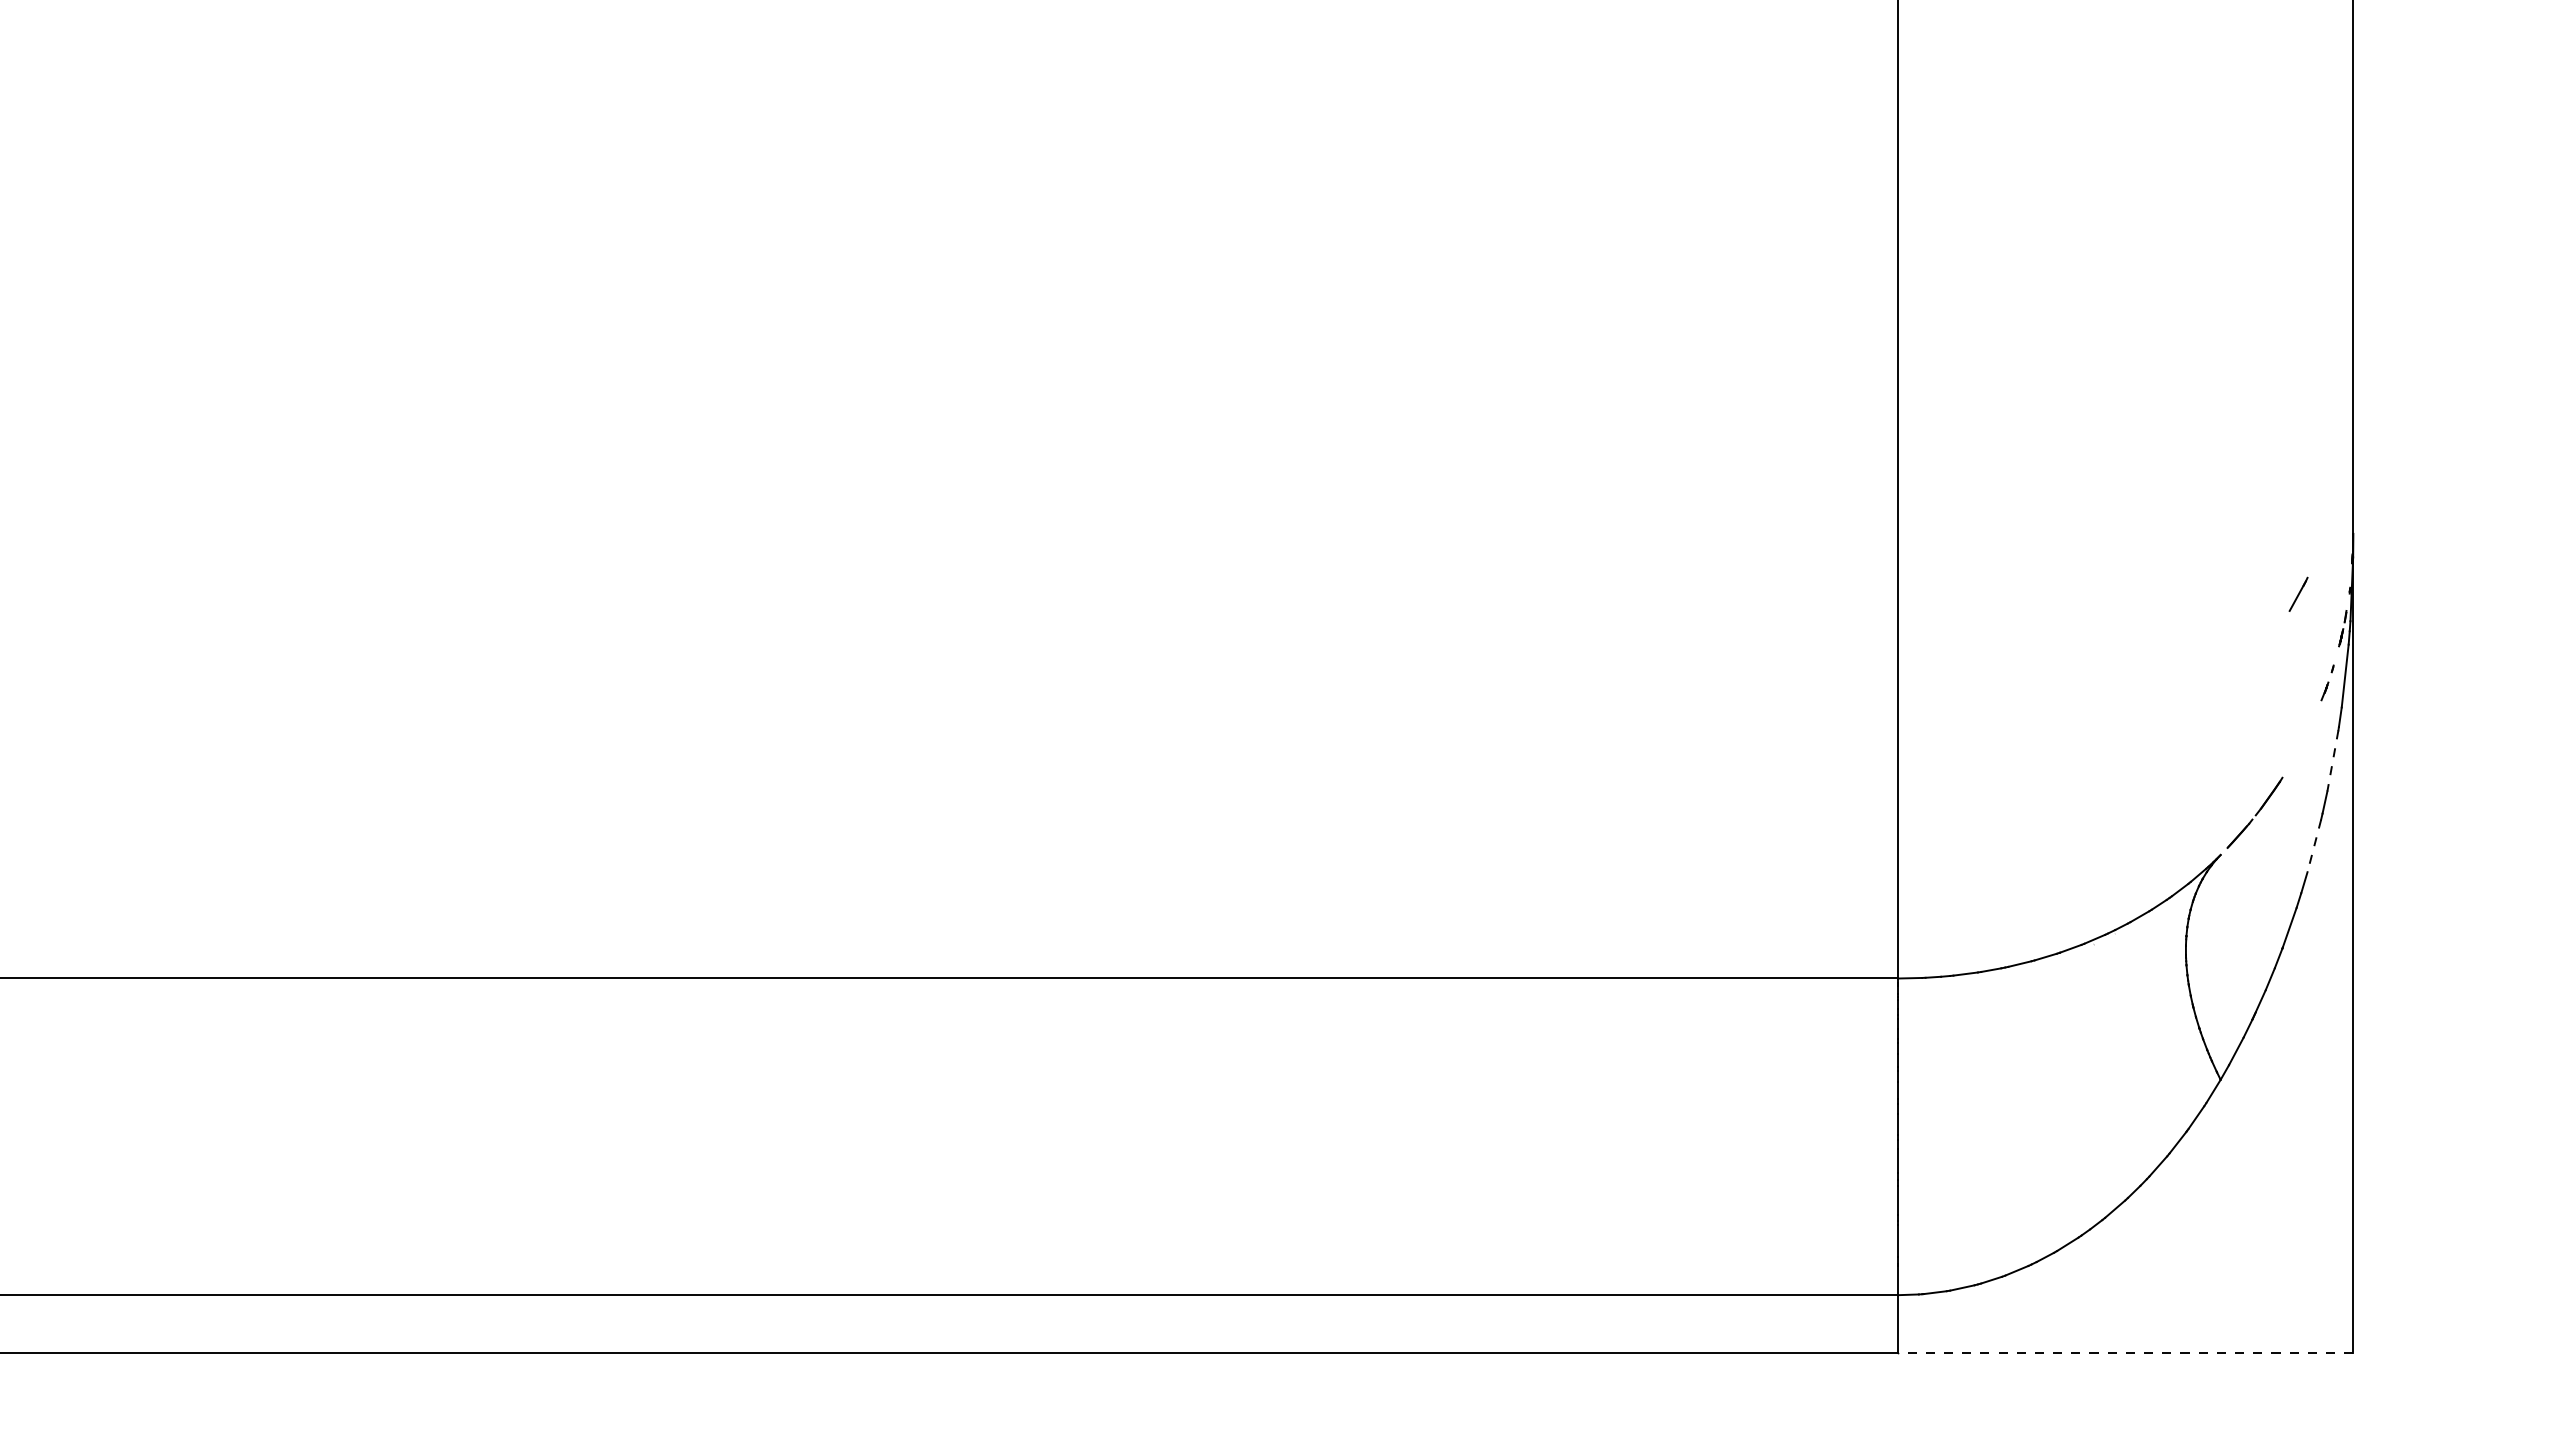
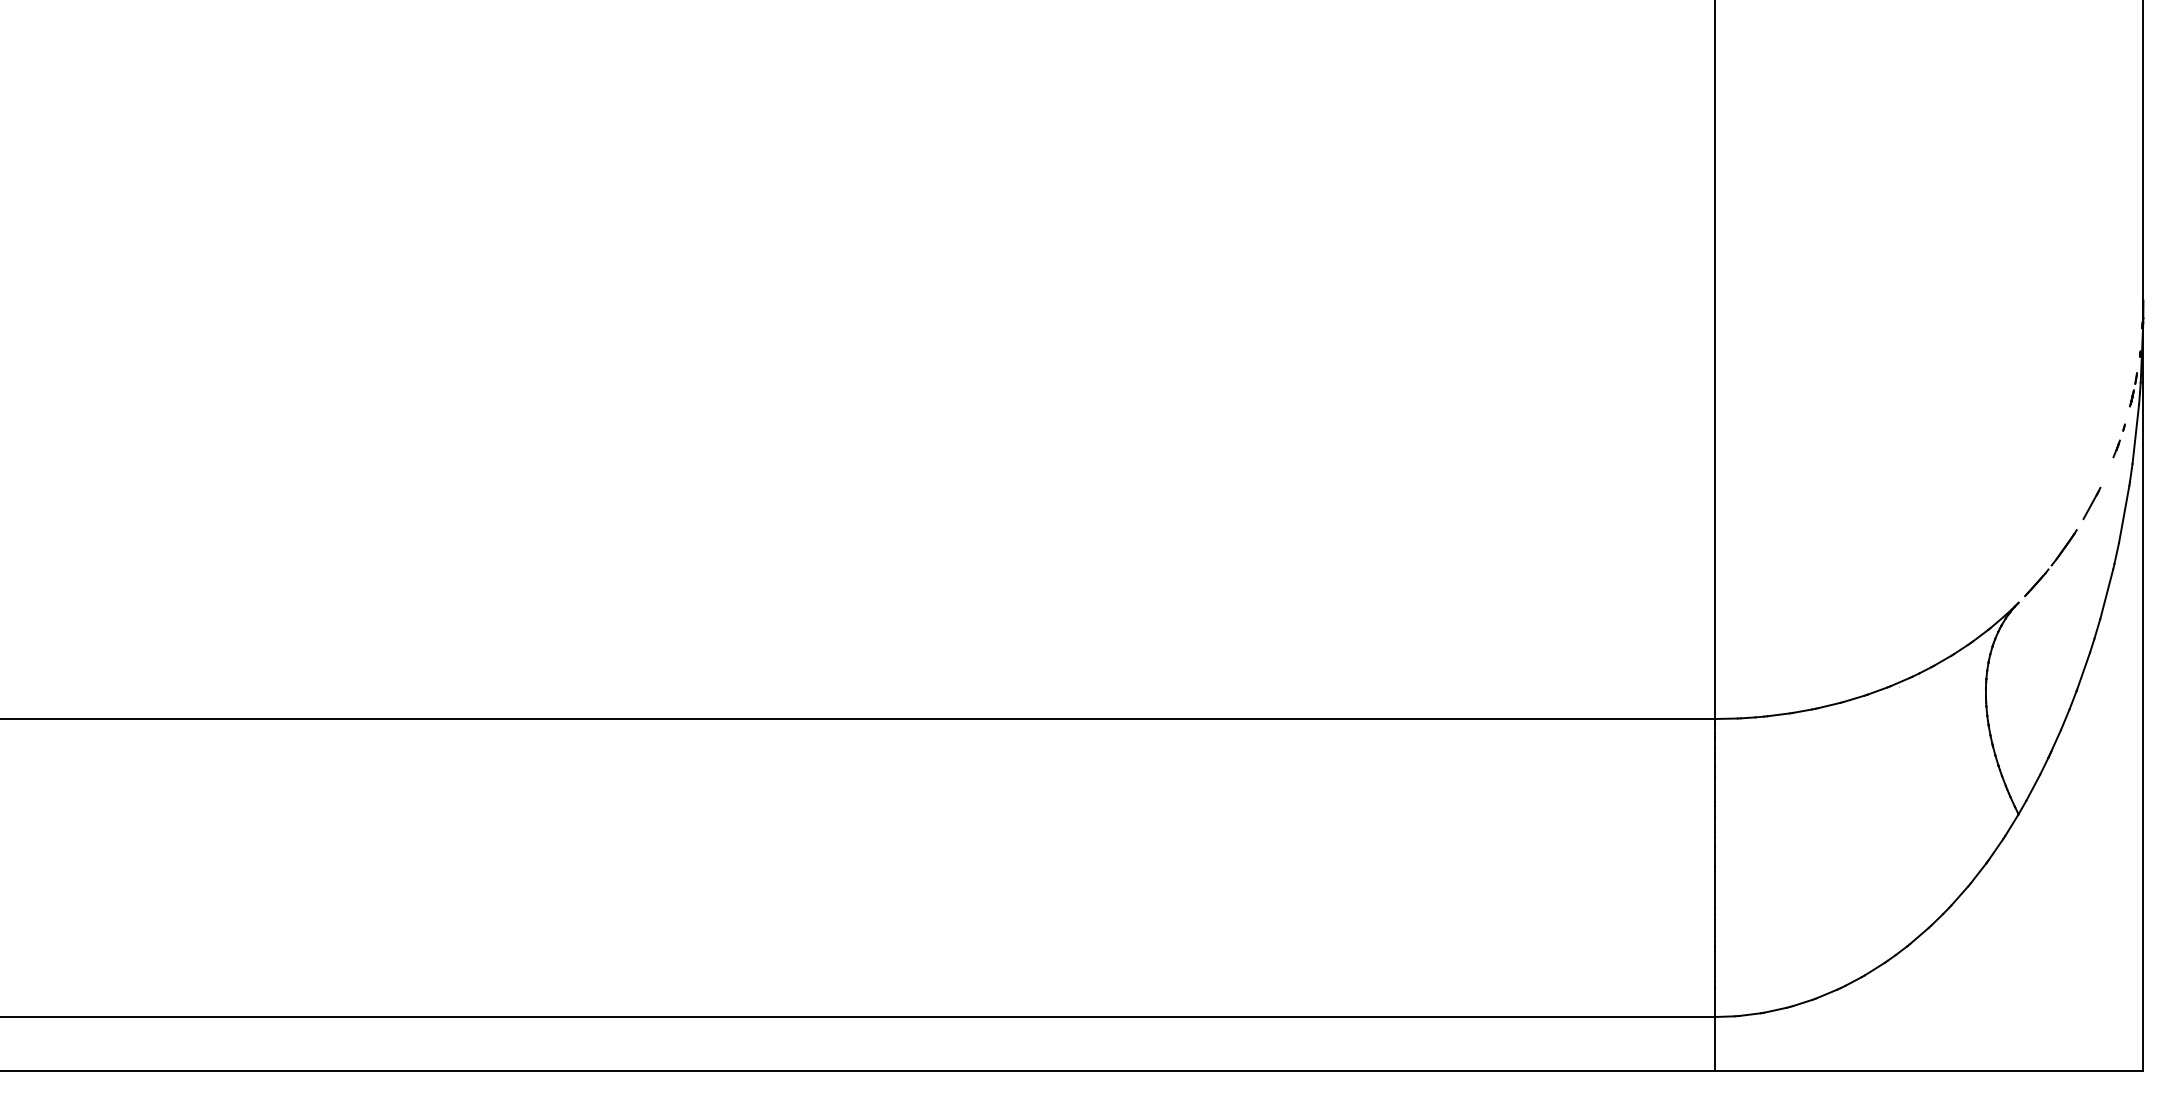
line: (2298, 593) -> (2091, 502), moved
line: (2332, 761) -> (2123, 514), dashed -> solid
line: (2314, 846) -> (2106, 594), dashed -> solid
line: (2125, 1352) -> (1929, 1070), dashed -> solid

